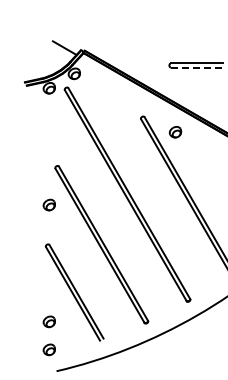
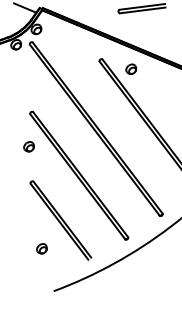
line: (197, 67) -> (143, 10), dashed -> solid
part: (48, 349) -> (44, 273), removed

